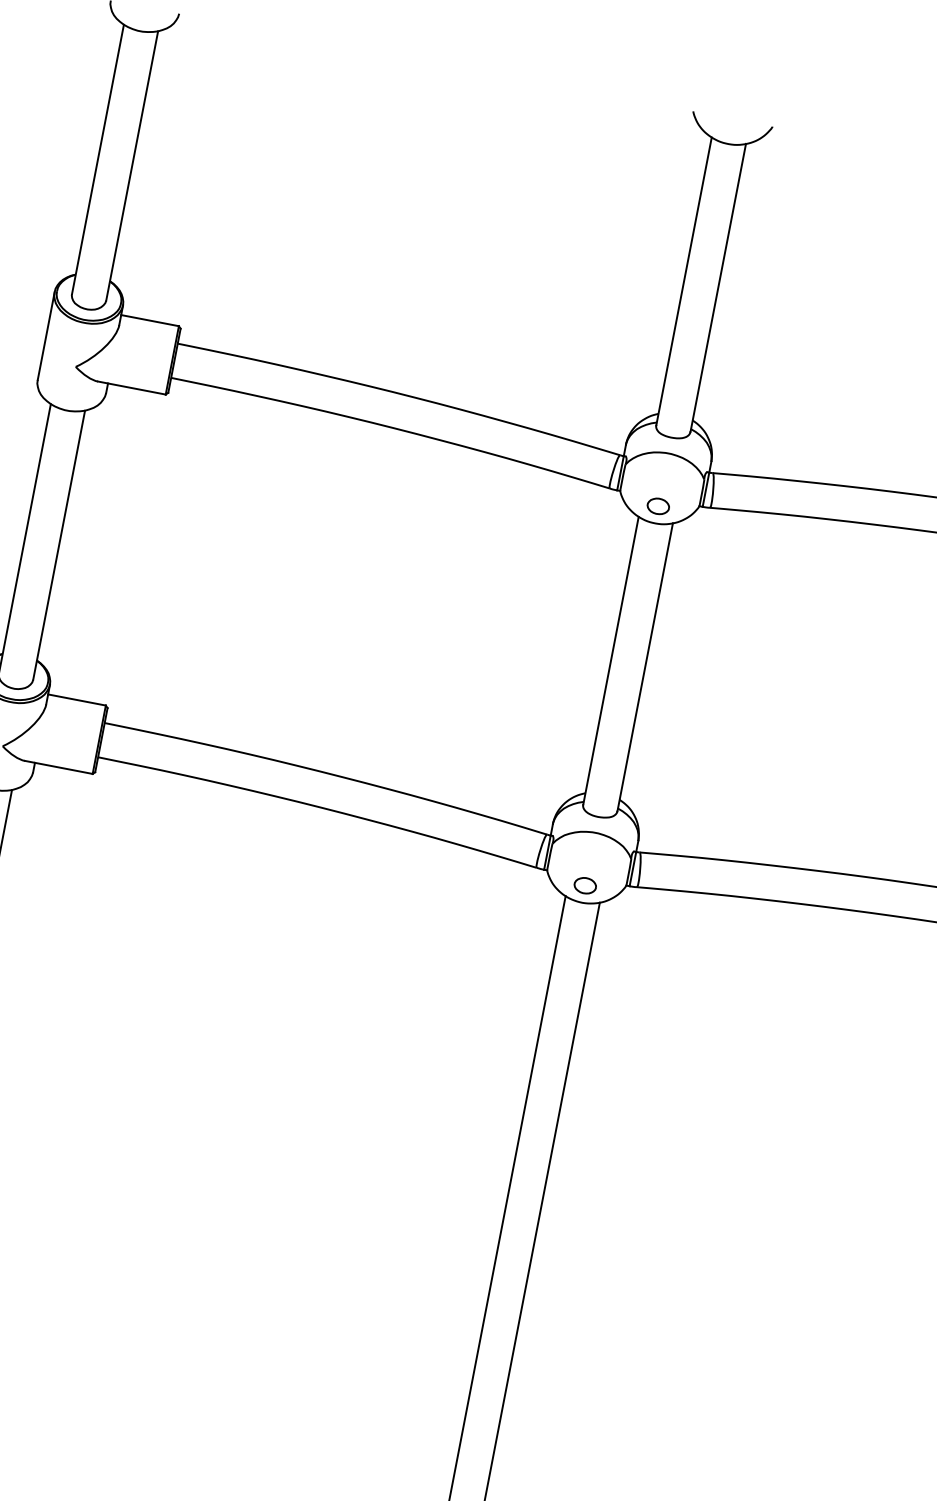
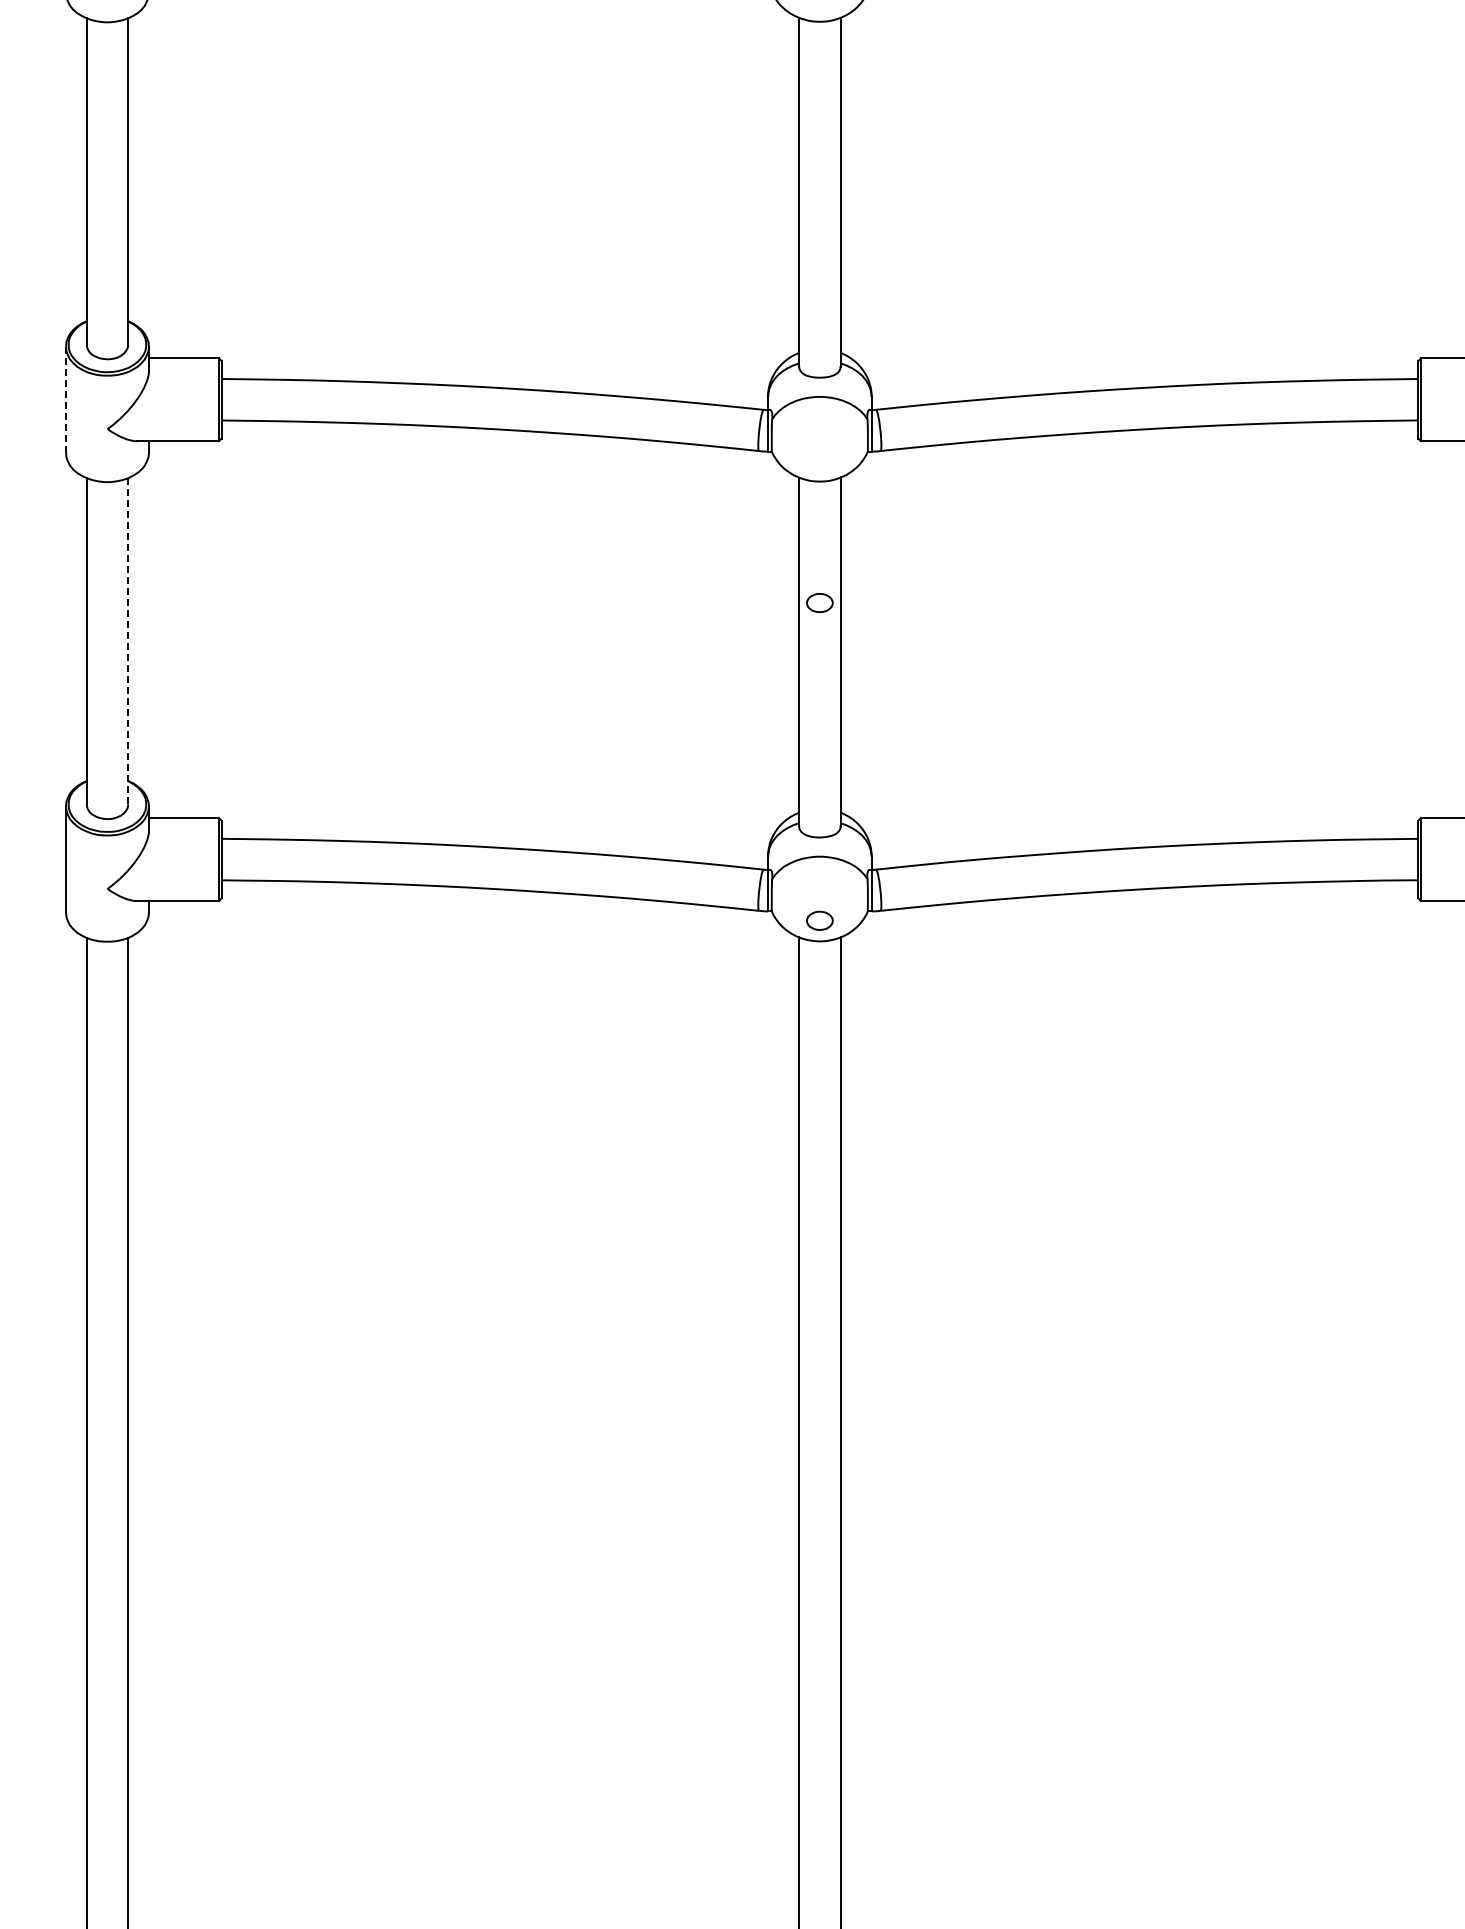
line: (46, 336) -> (66, 400), solid -> dashed
part: (657, 506) -> (819, 603), moved
line: (59, 544) -> (128, 640), solid -> dashed

